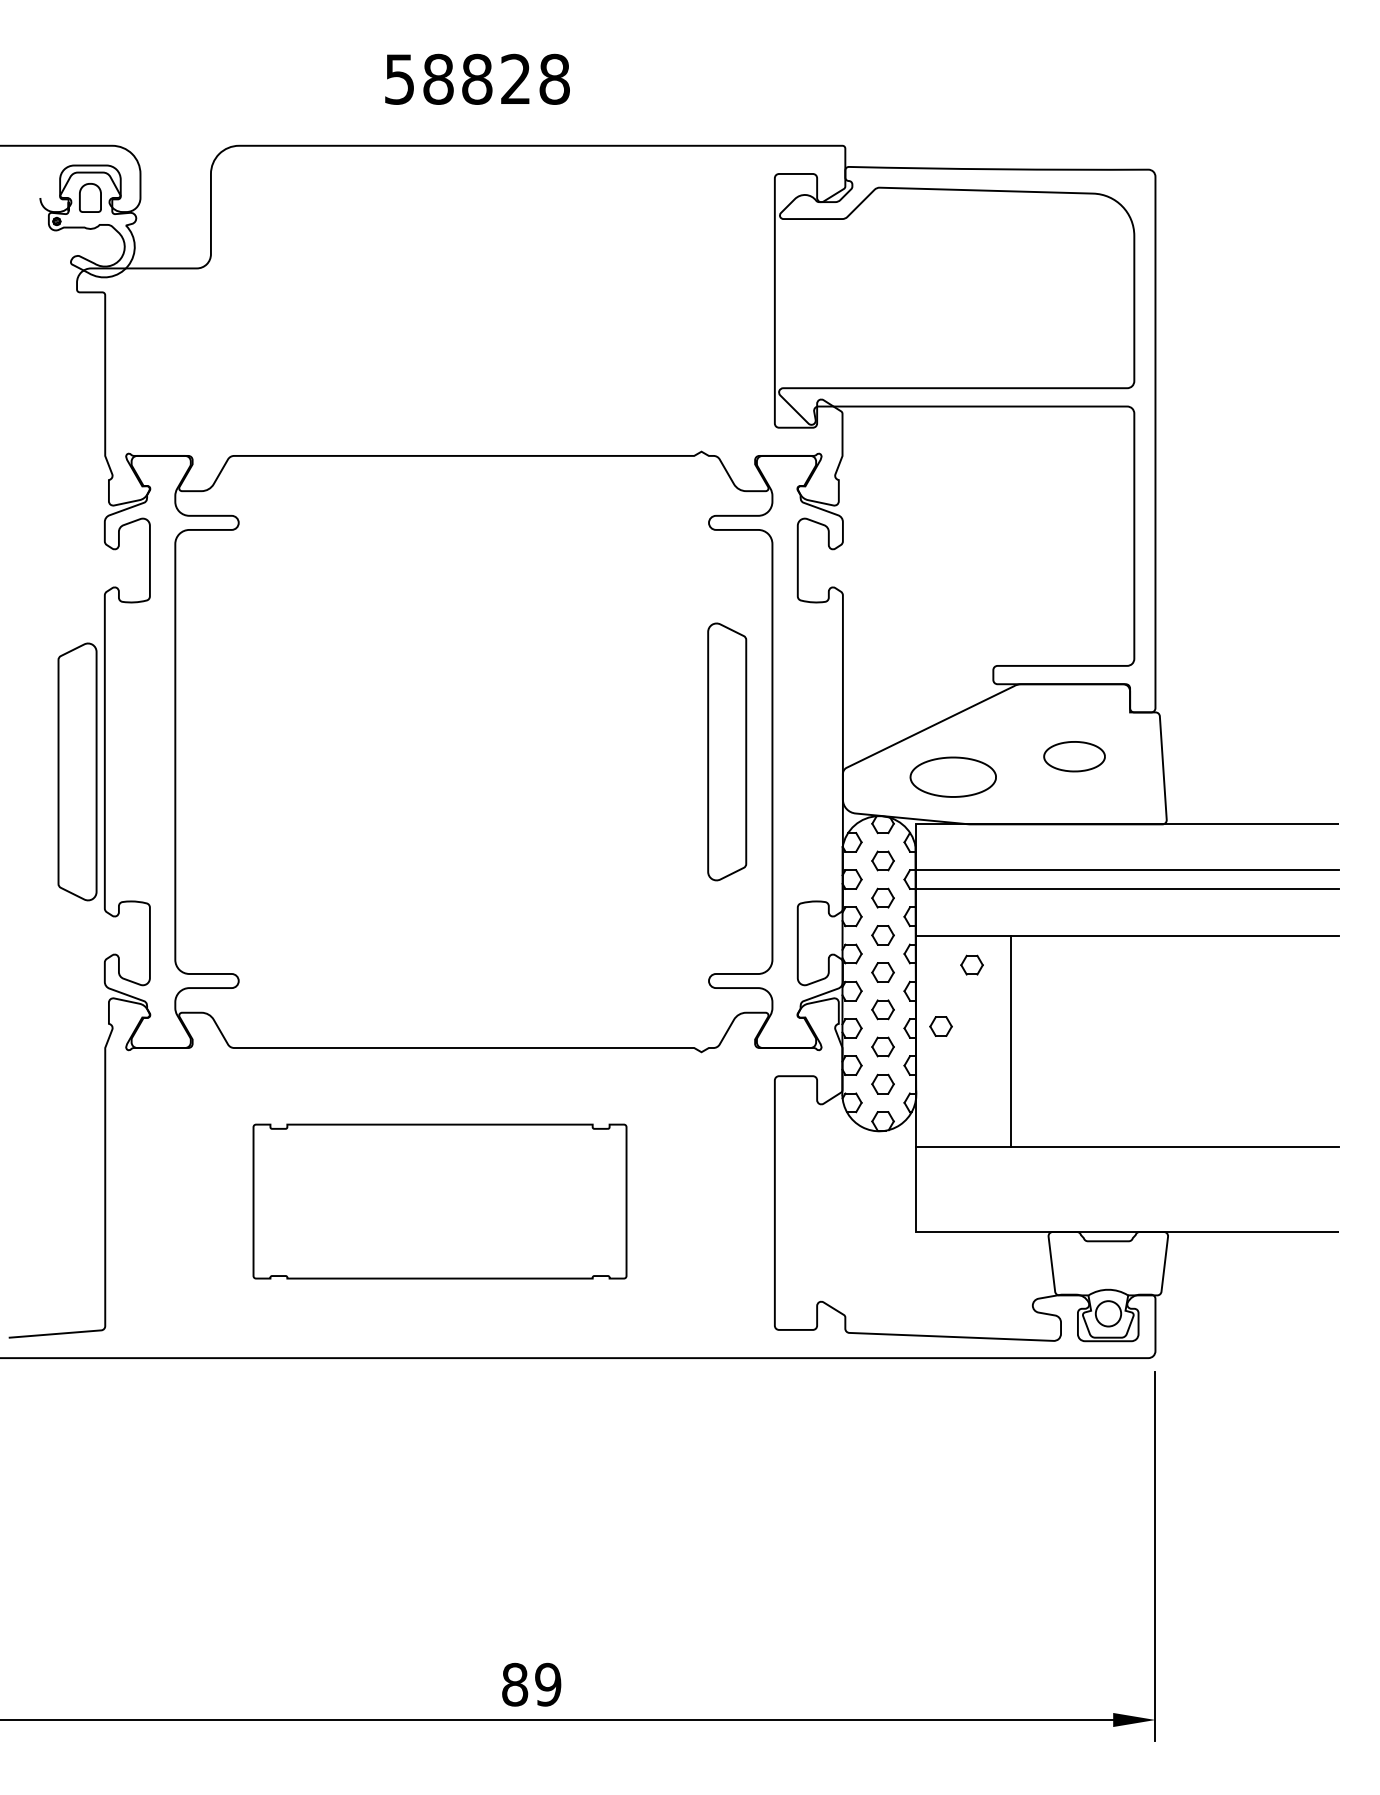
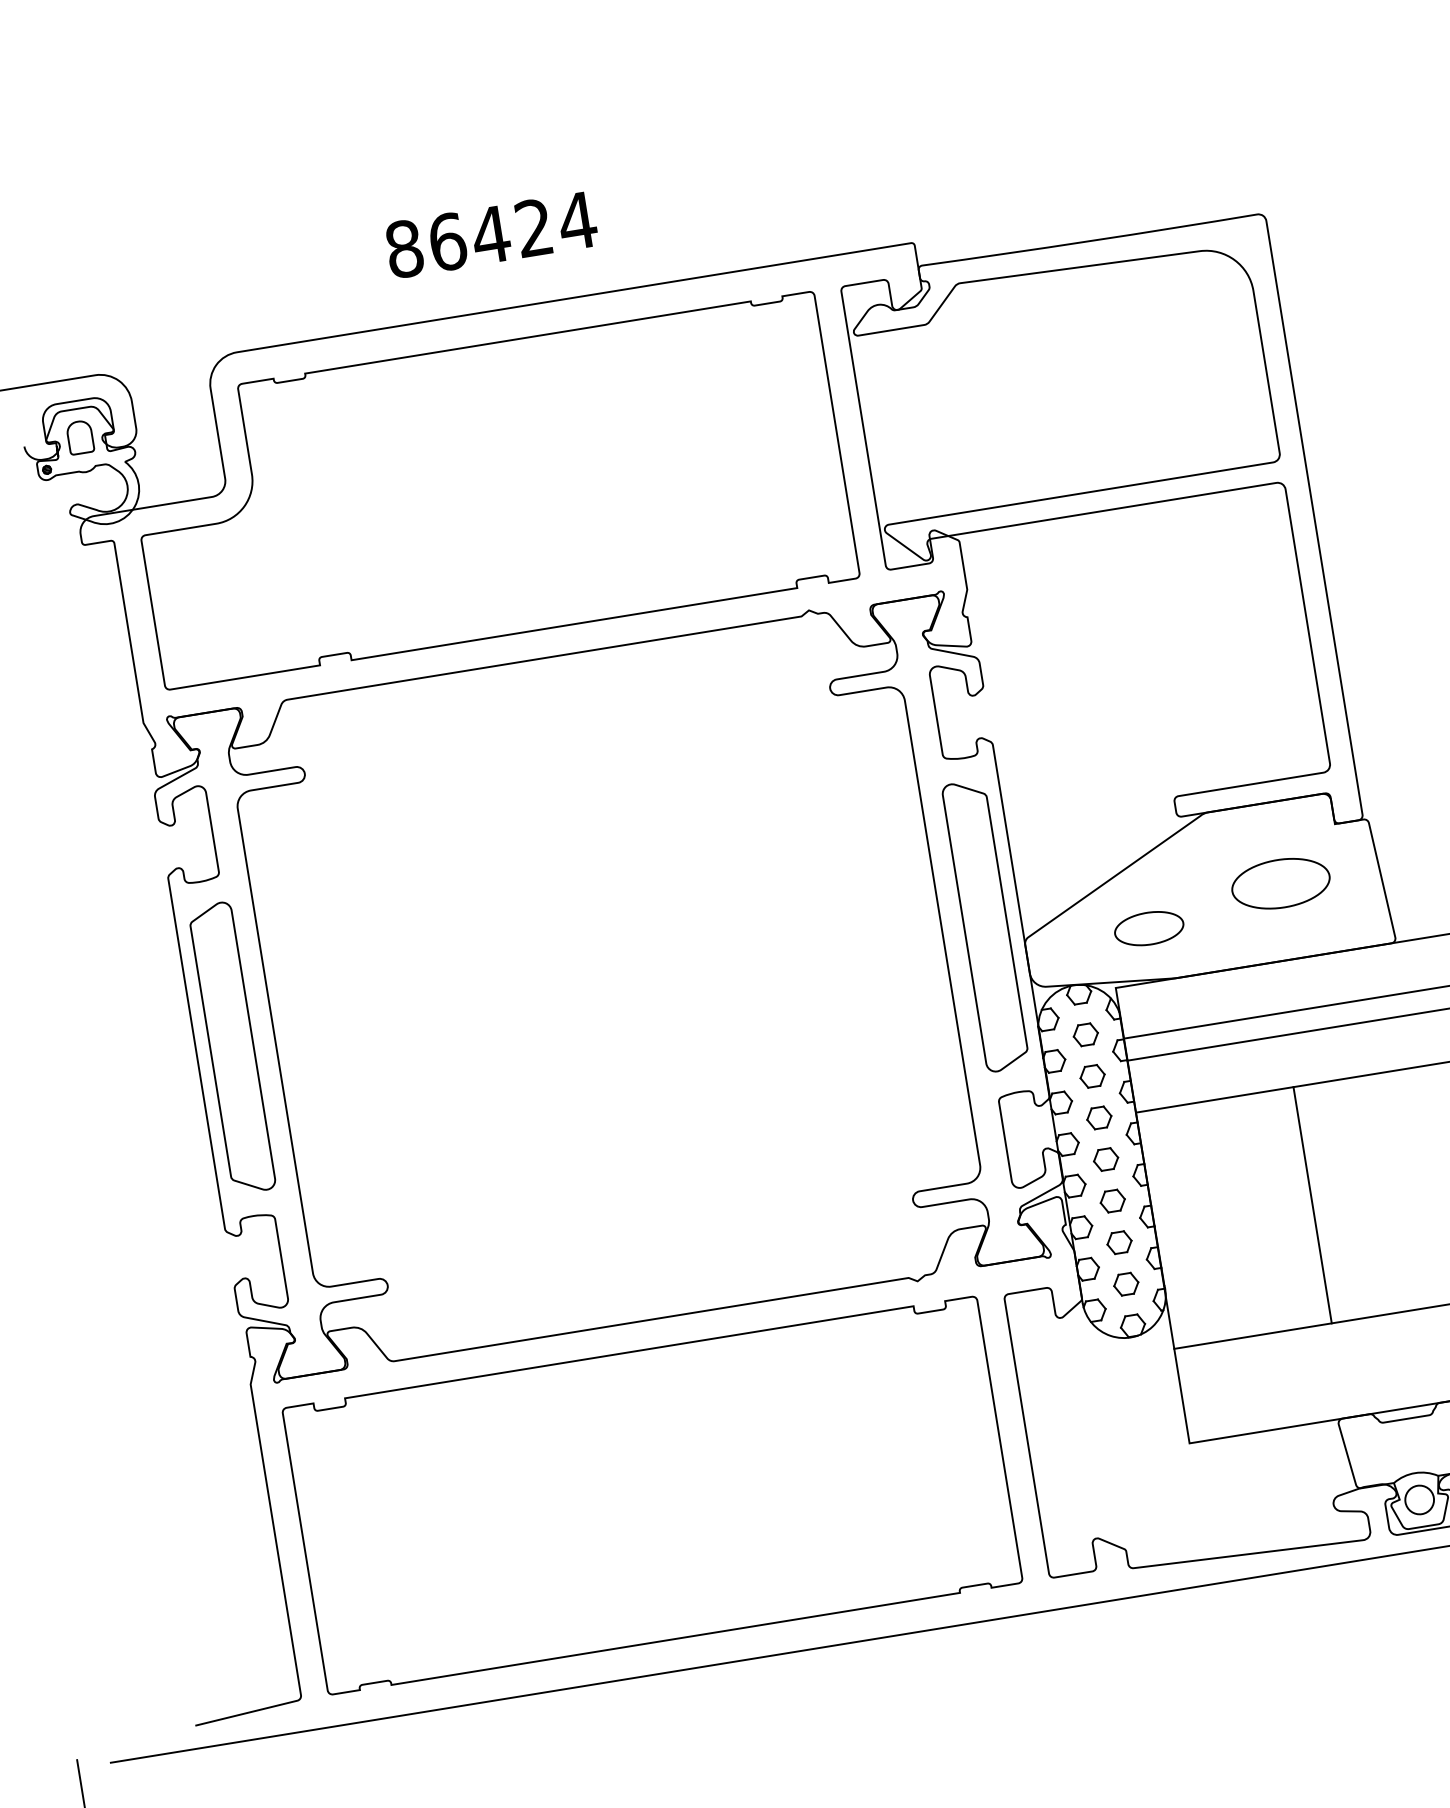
text: (477, 78) -> (491, 233), 58828 -> 86424
part: (439, 302) -> (489, 491), added
part: (727, 751) -> (986, 925), moved
part: (1074, 756) -> (1280, 883), size x1.43
part: (77, 771) -> (231, 1047), moved
part: (953, 777) -> (1149, 928), size x0.71
part: (971, 964) -> (1203, 1134), removed
part: (940, 1026) -> (1179, 1209), removed
line: (1010, 1041) -> (1312, 1205), moved
part: (439, 1201) -> (651, 1495), size x1.67

